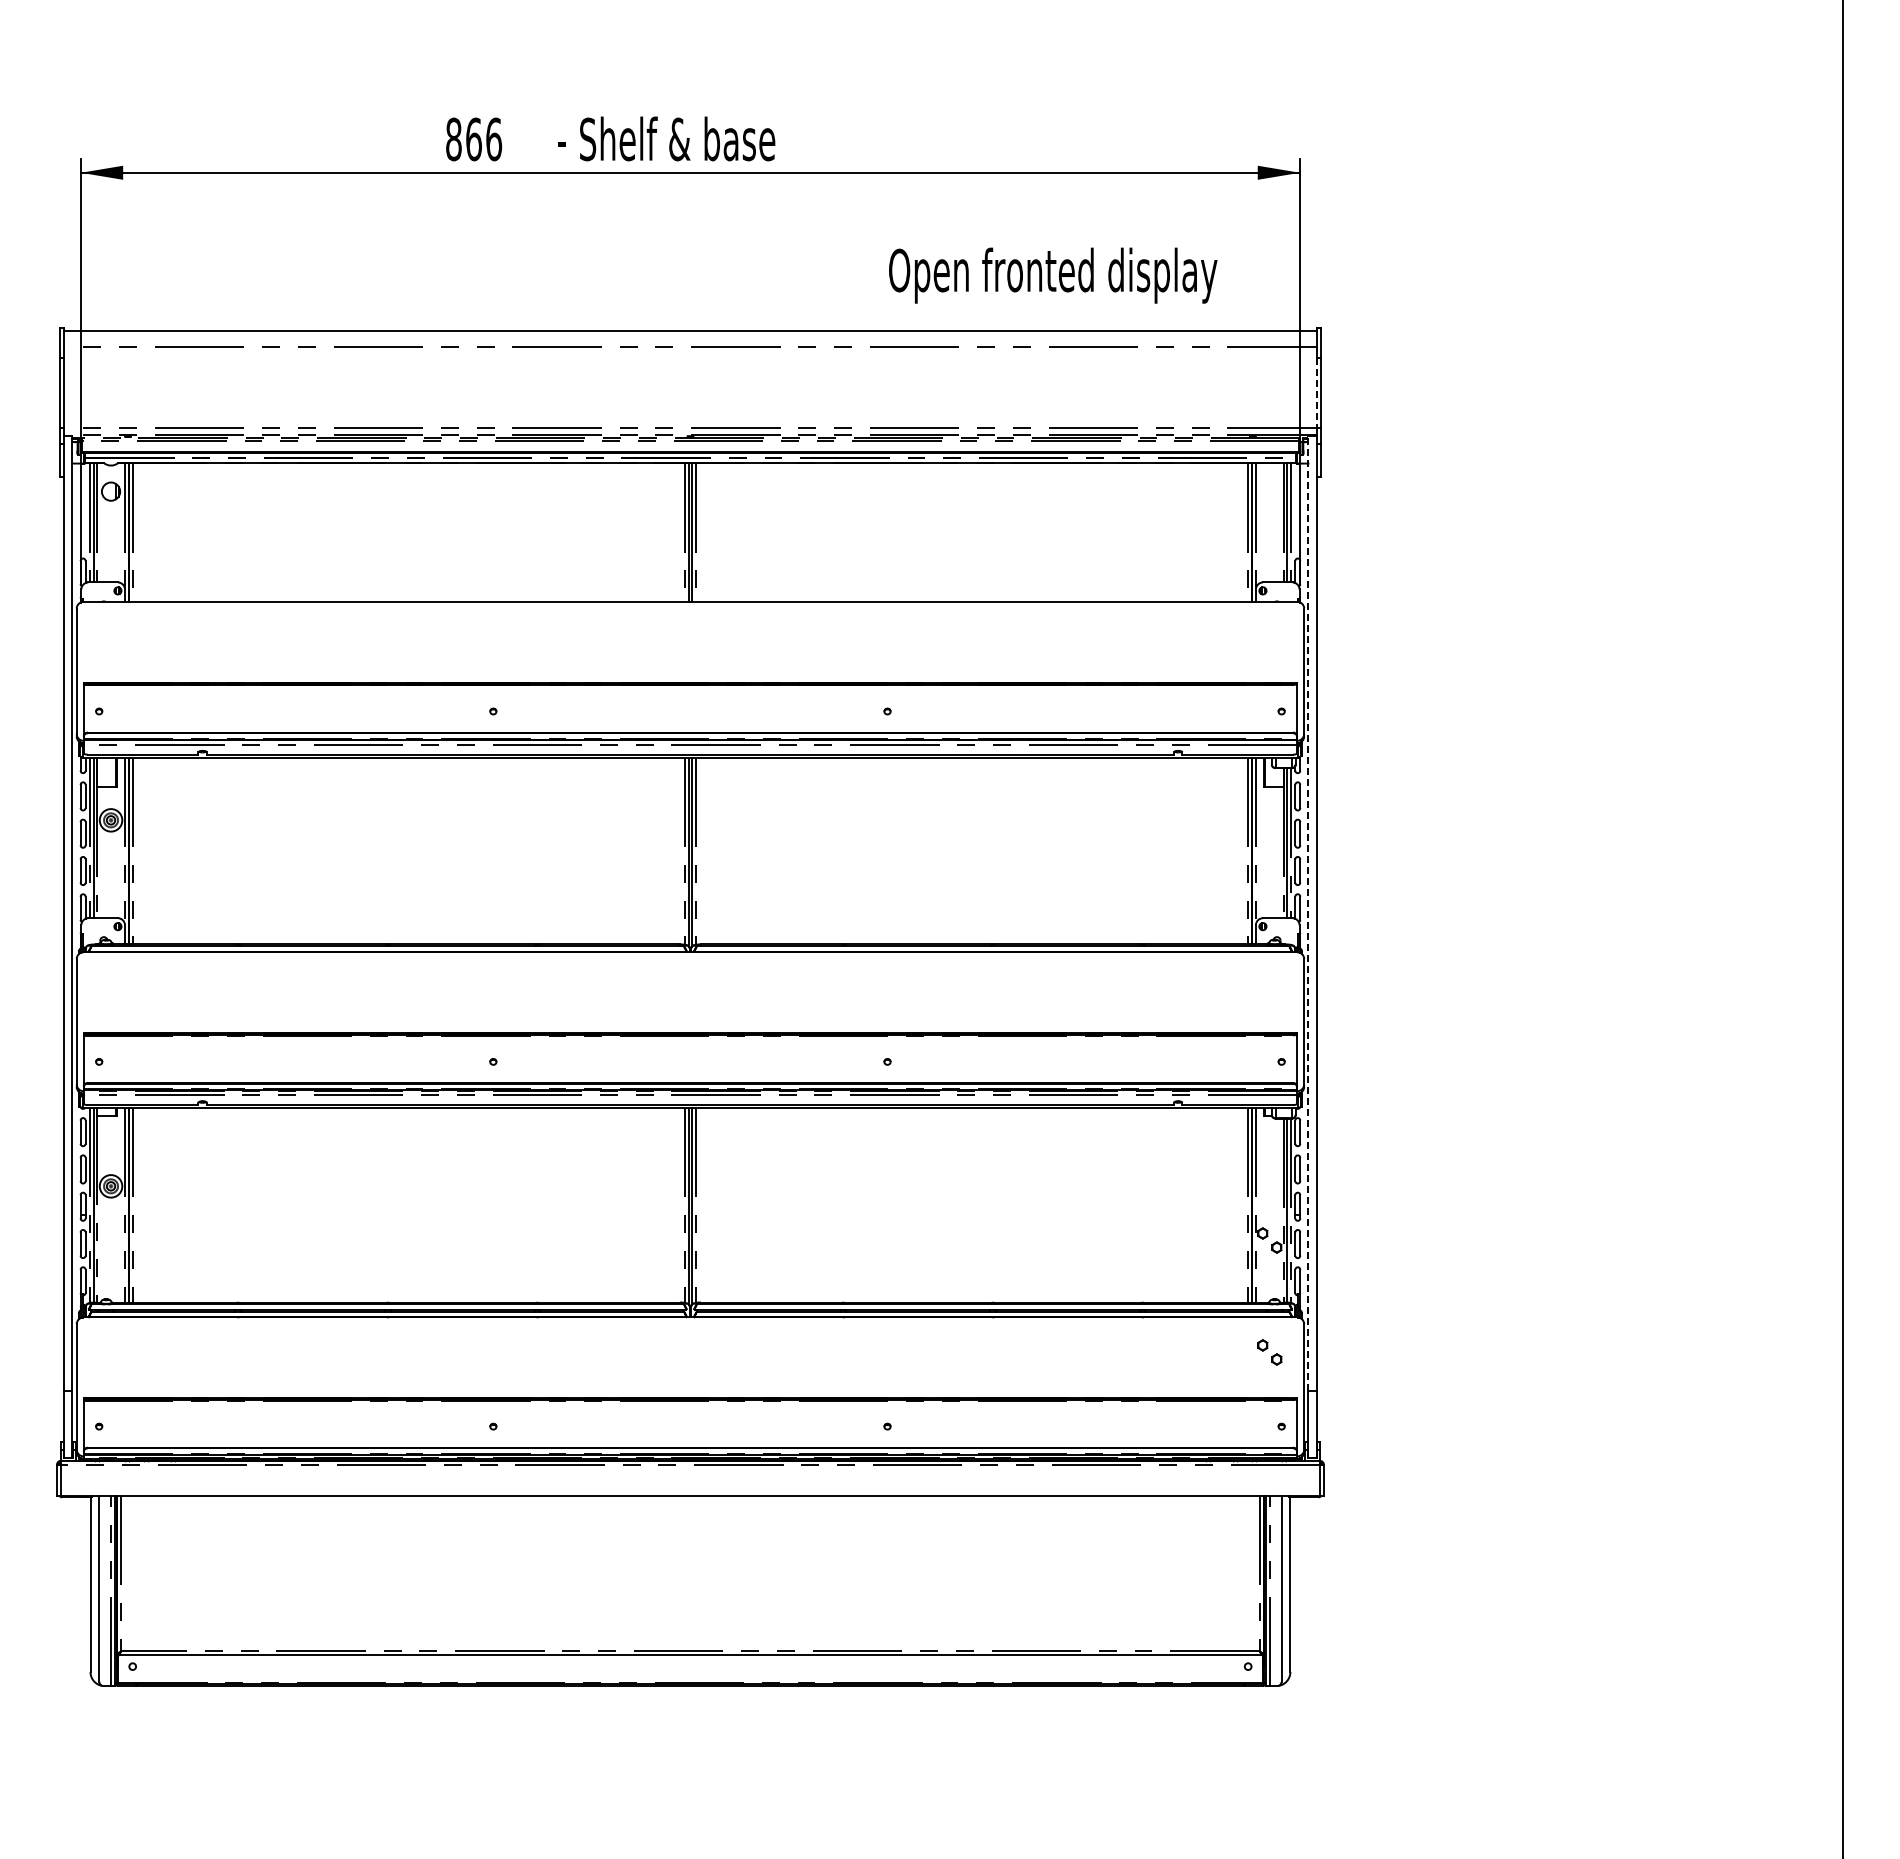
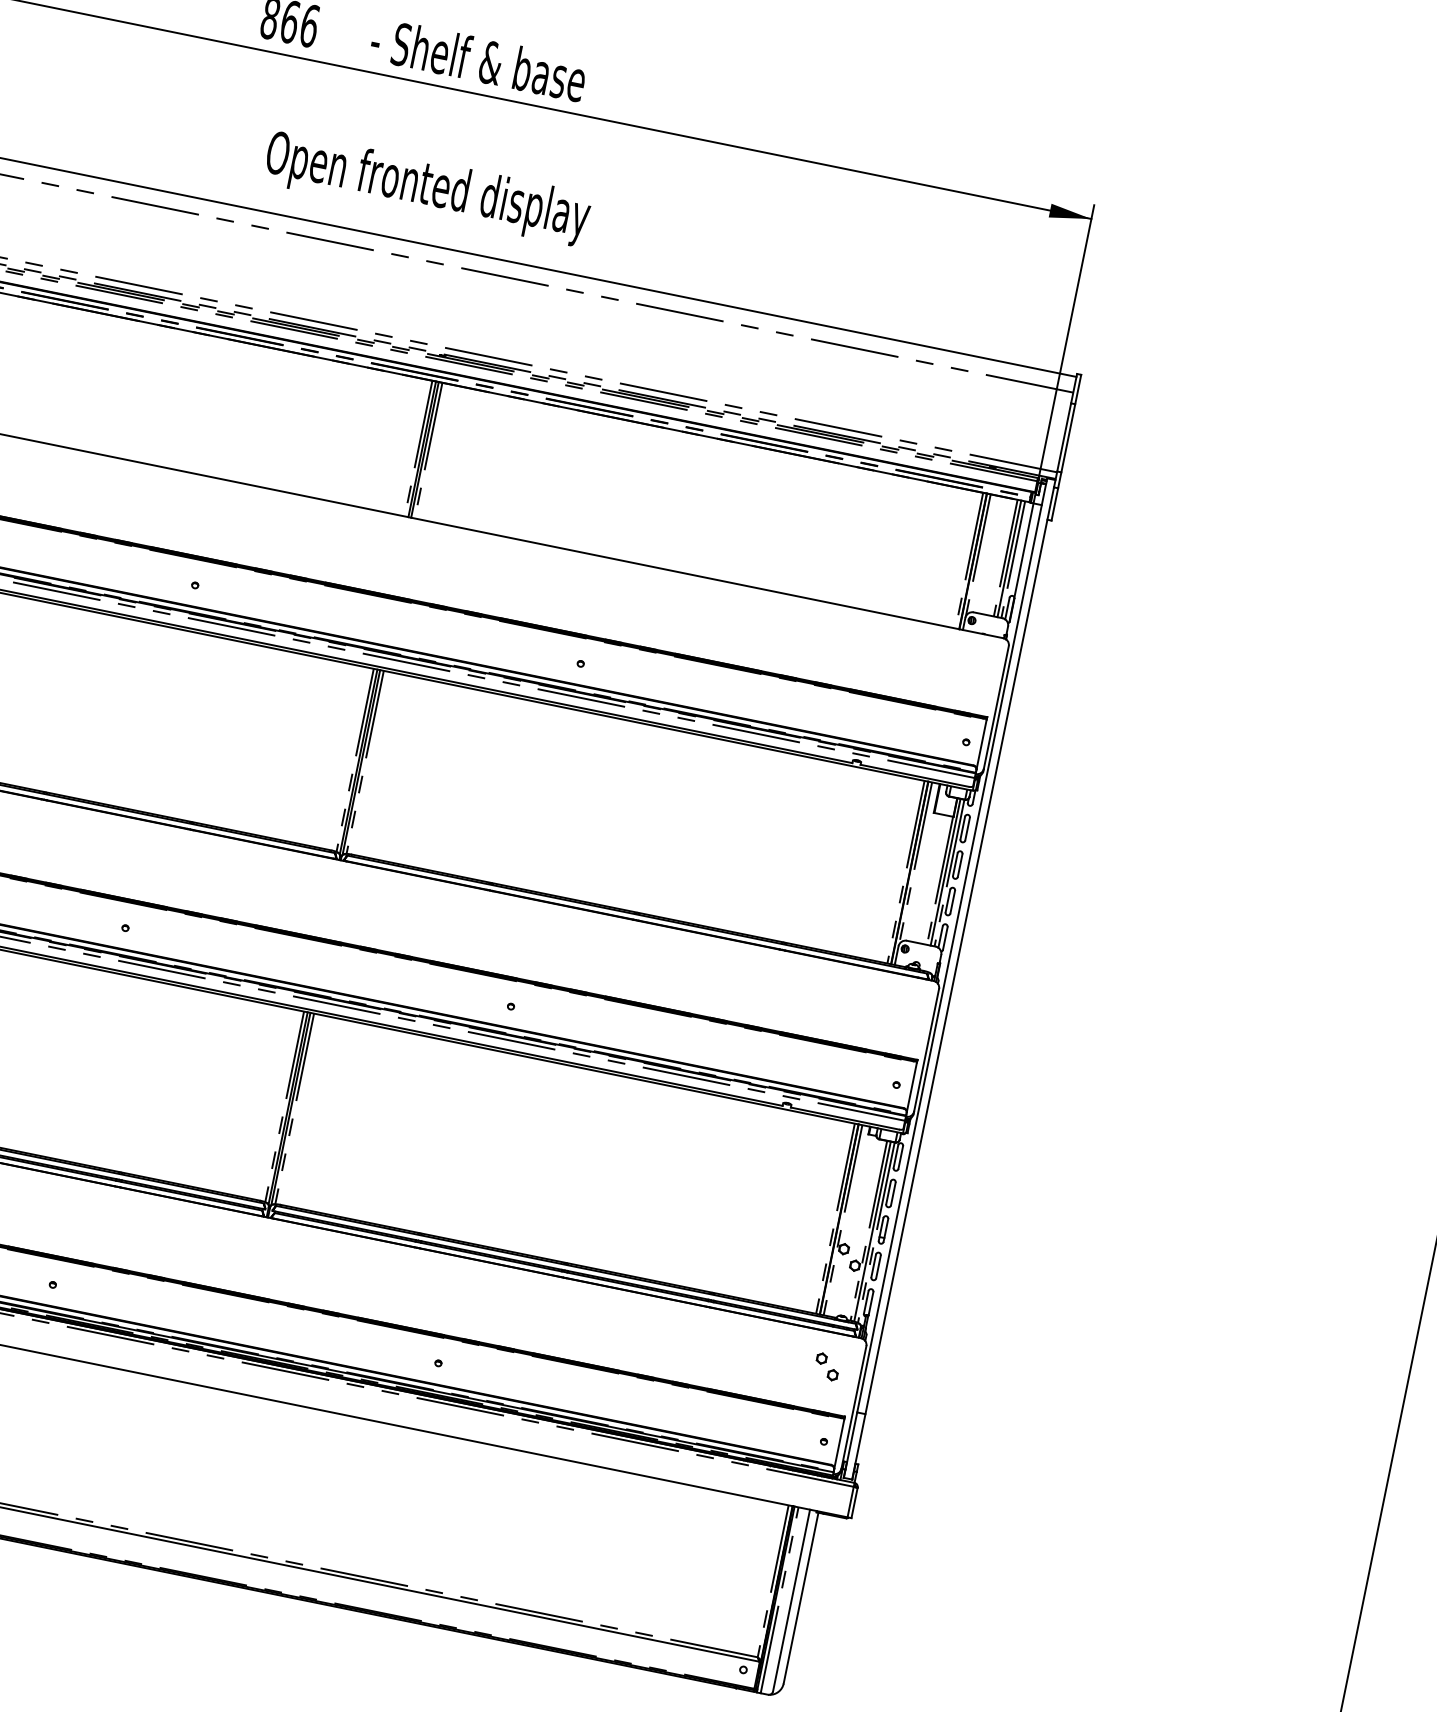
text: (1053, 275) -> (427, 188), moved
line: (1316, 392) -> (1063, 437), dashed -> solid
line: (1308, 913) -> (952, 945), dashed -> solid

